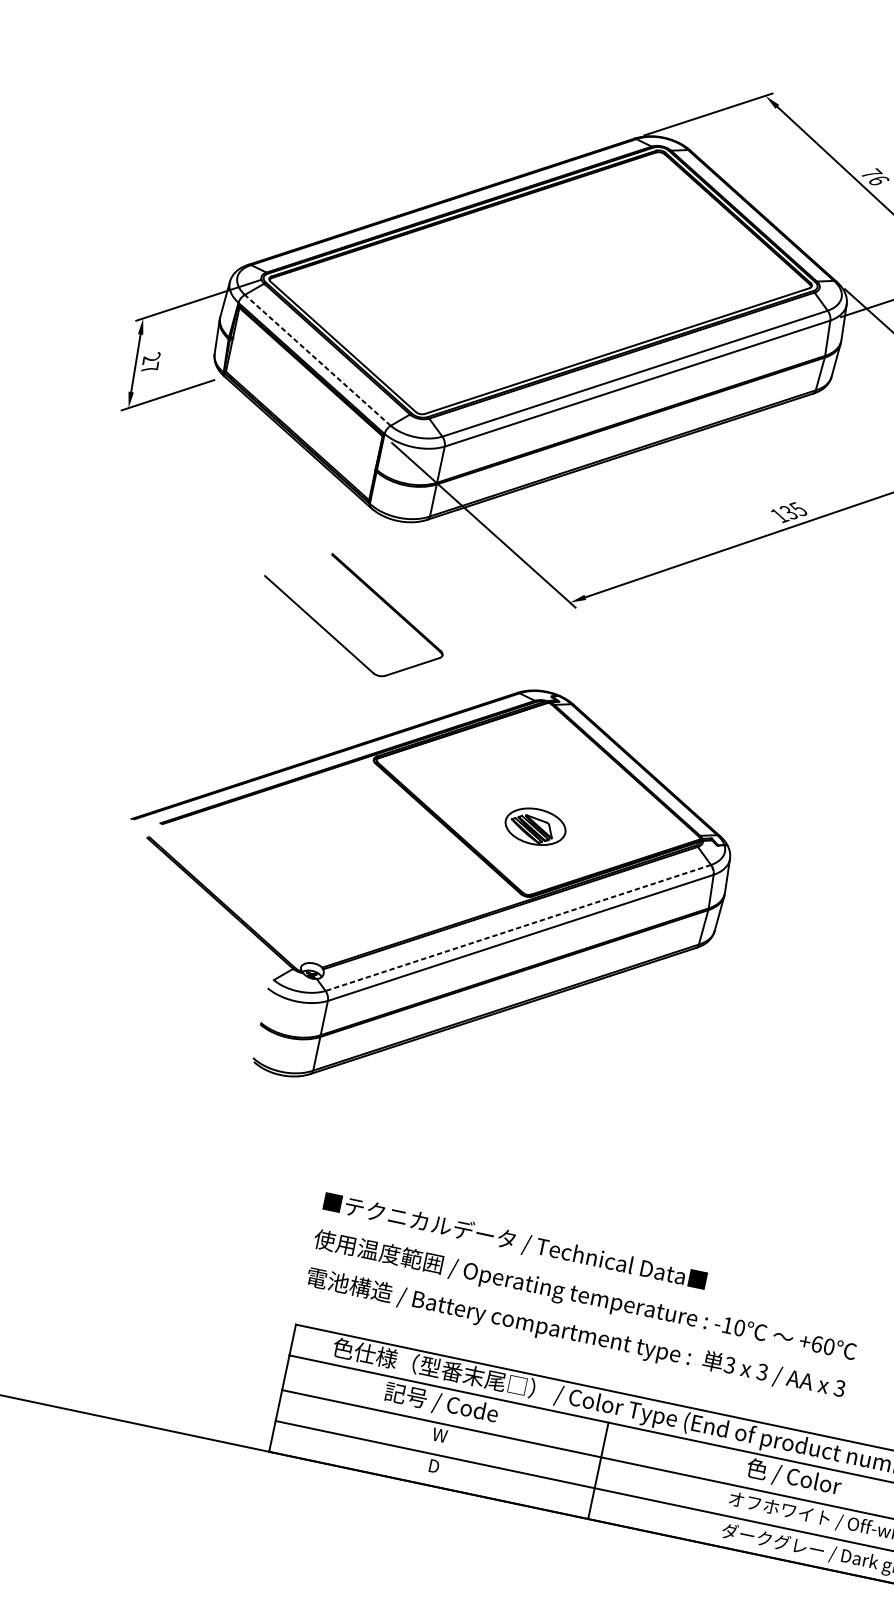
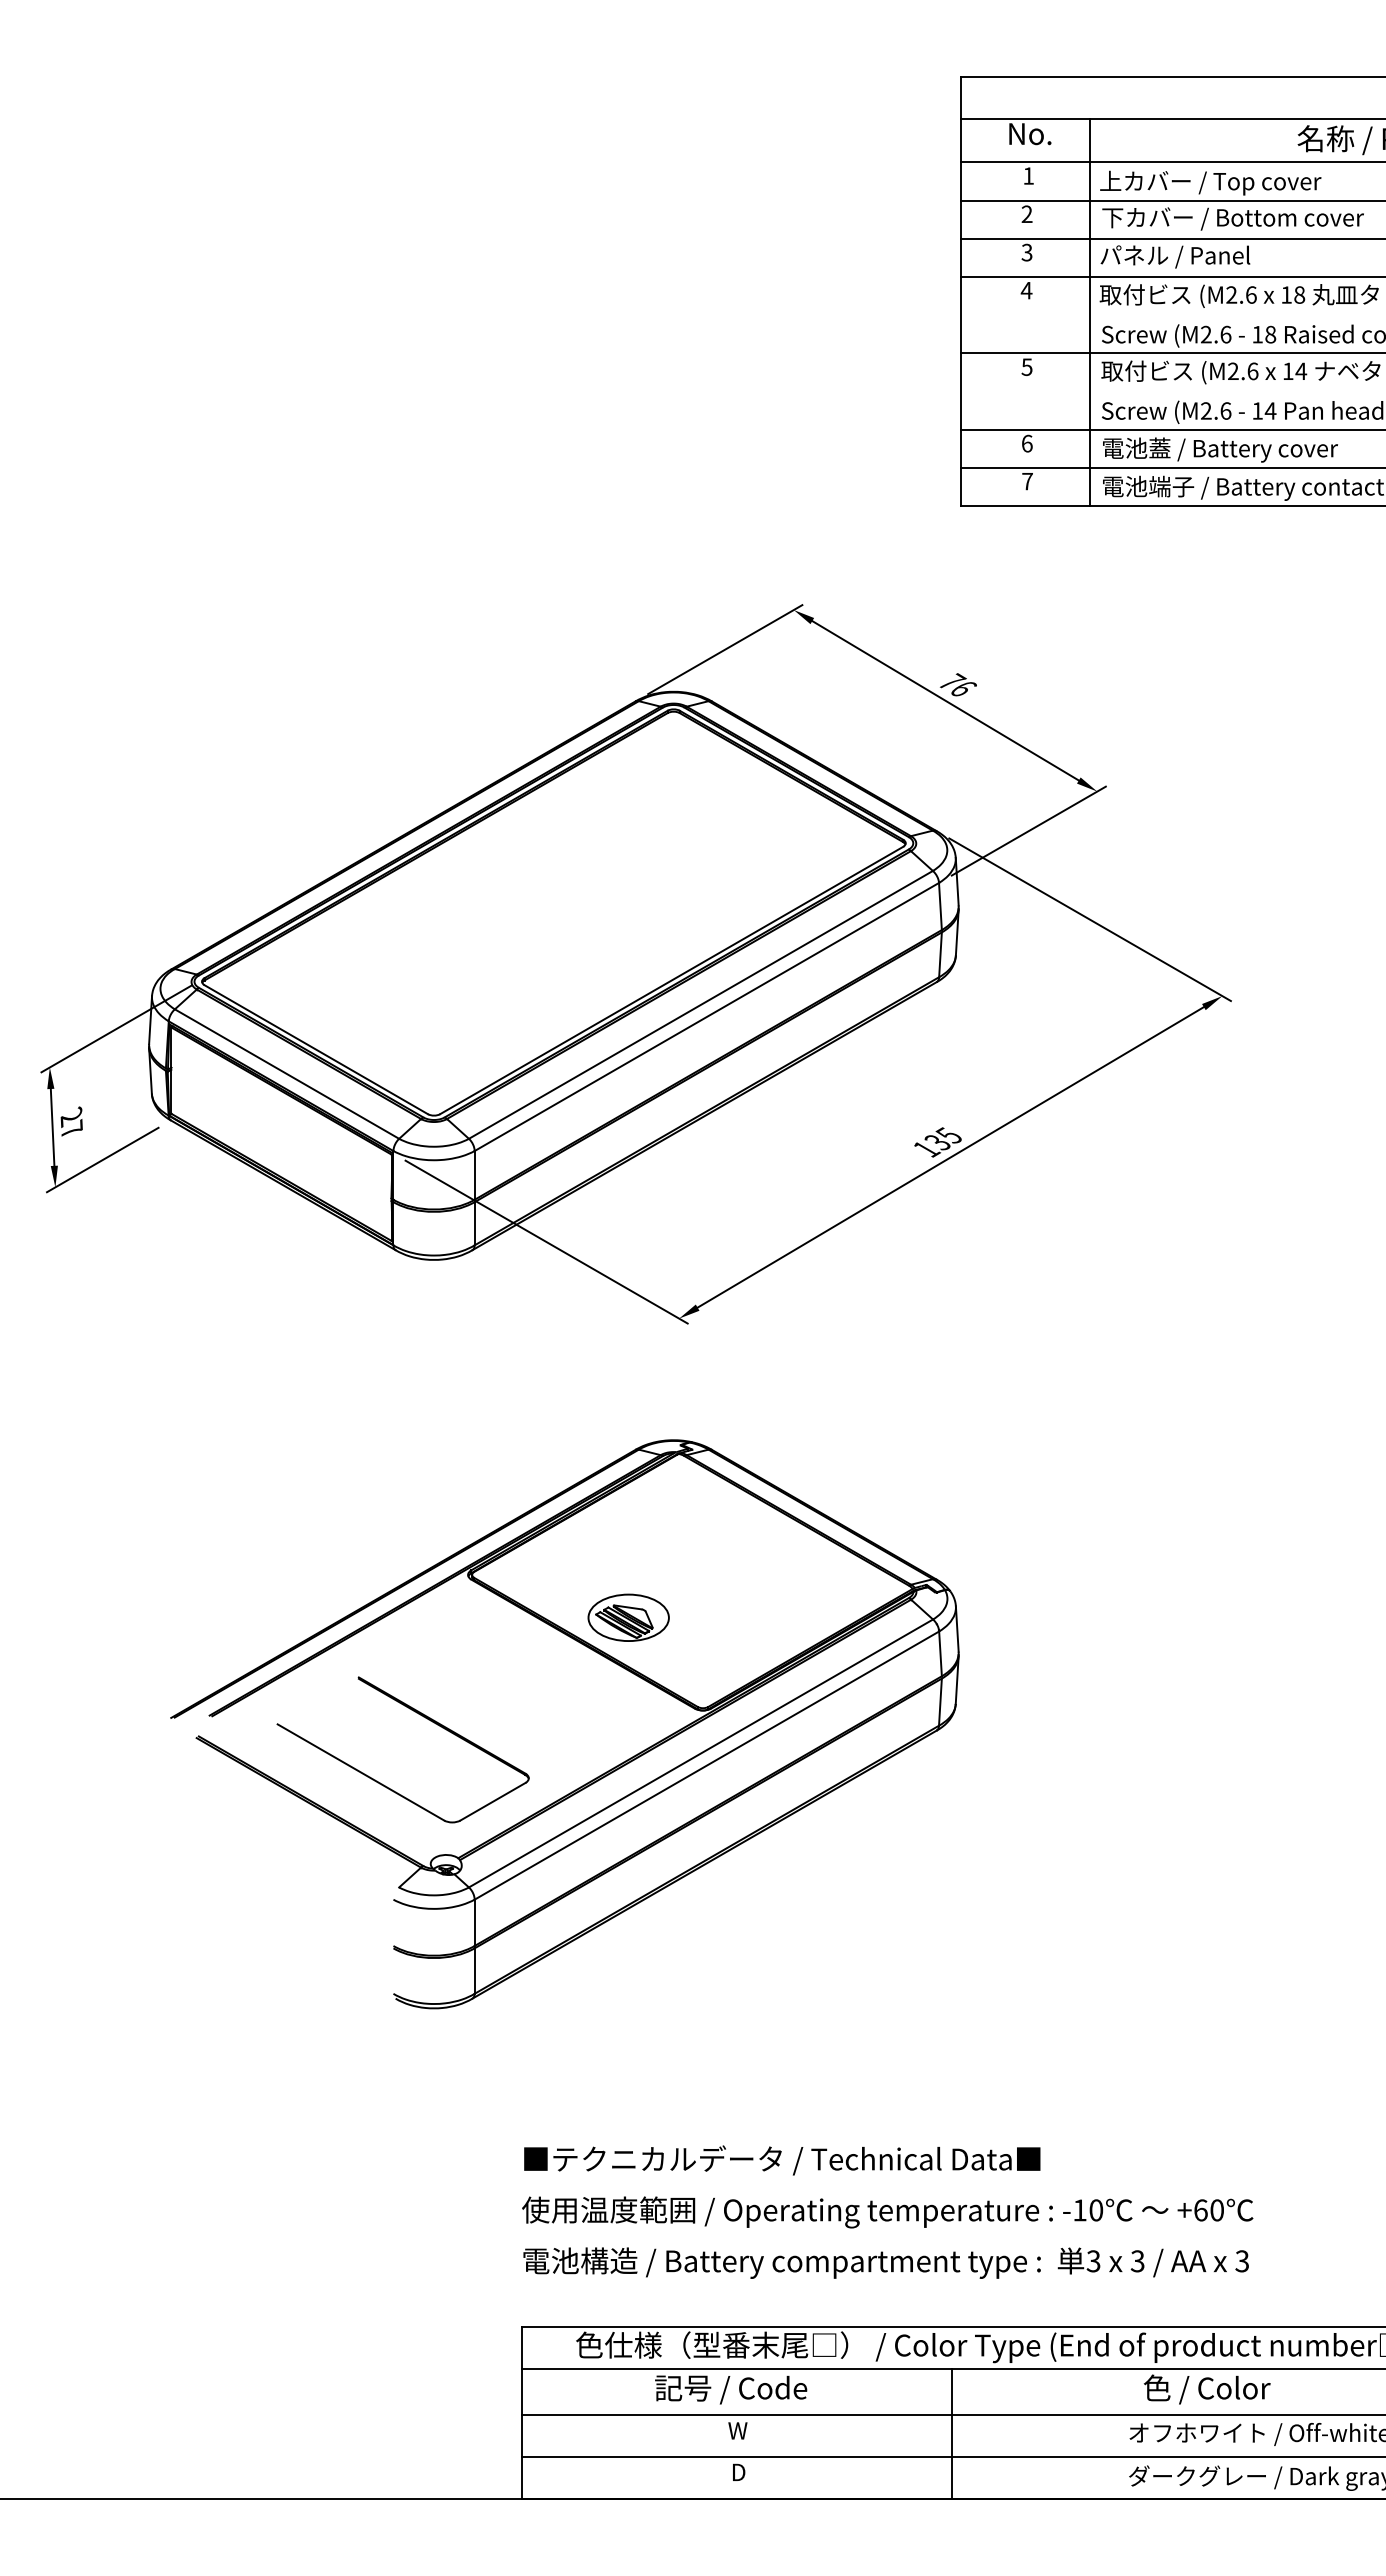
line: (317, 359) -> (286, 1073), dashed -> solid
part: (372, 592) -> (421, 1716), moved
part: (535, 826) -> (628, 1617), moved
line: (518, 928) -> (701, 1753), dashed -> solid

